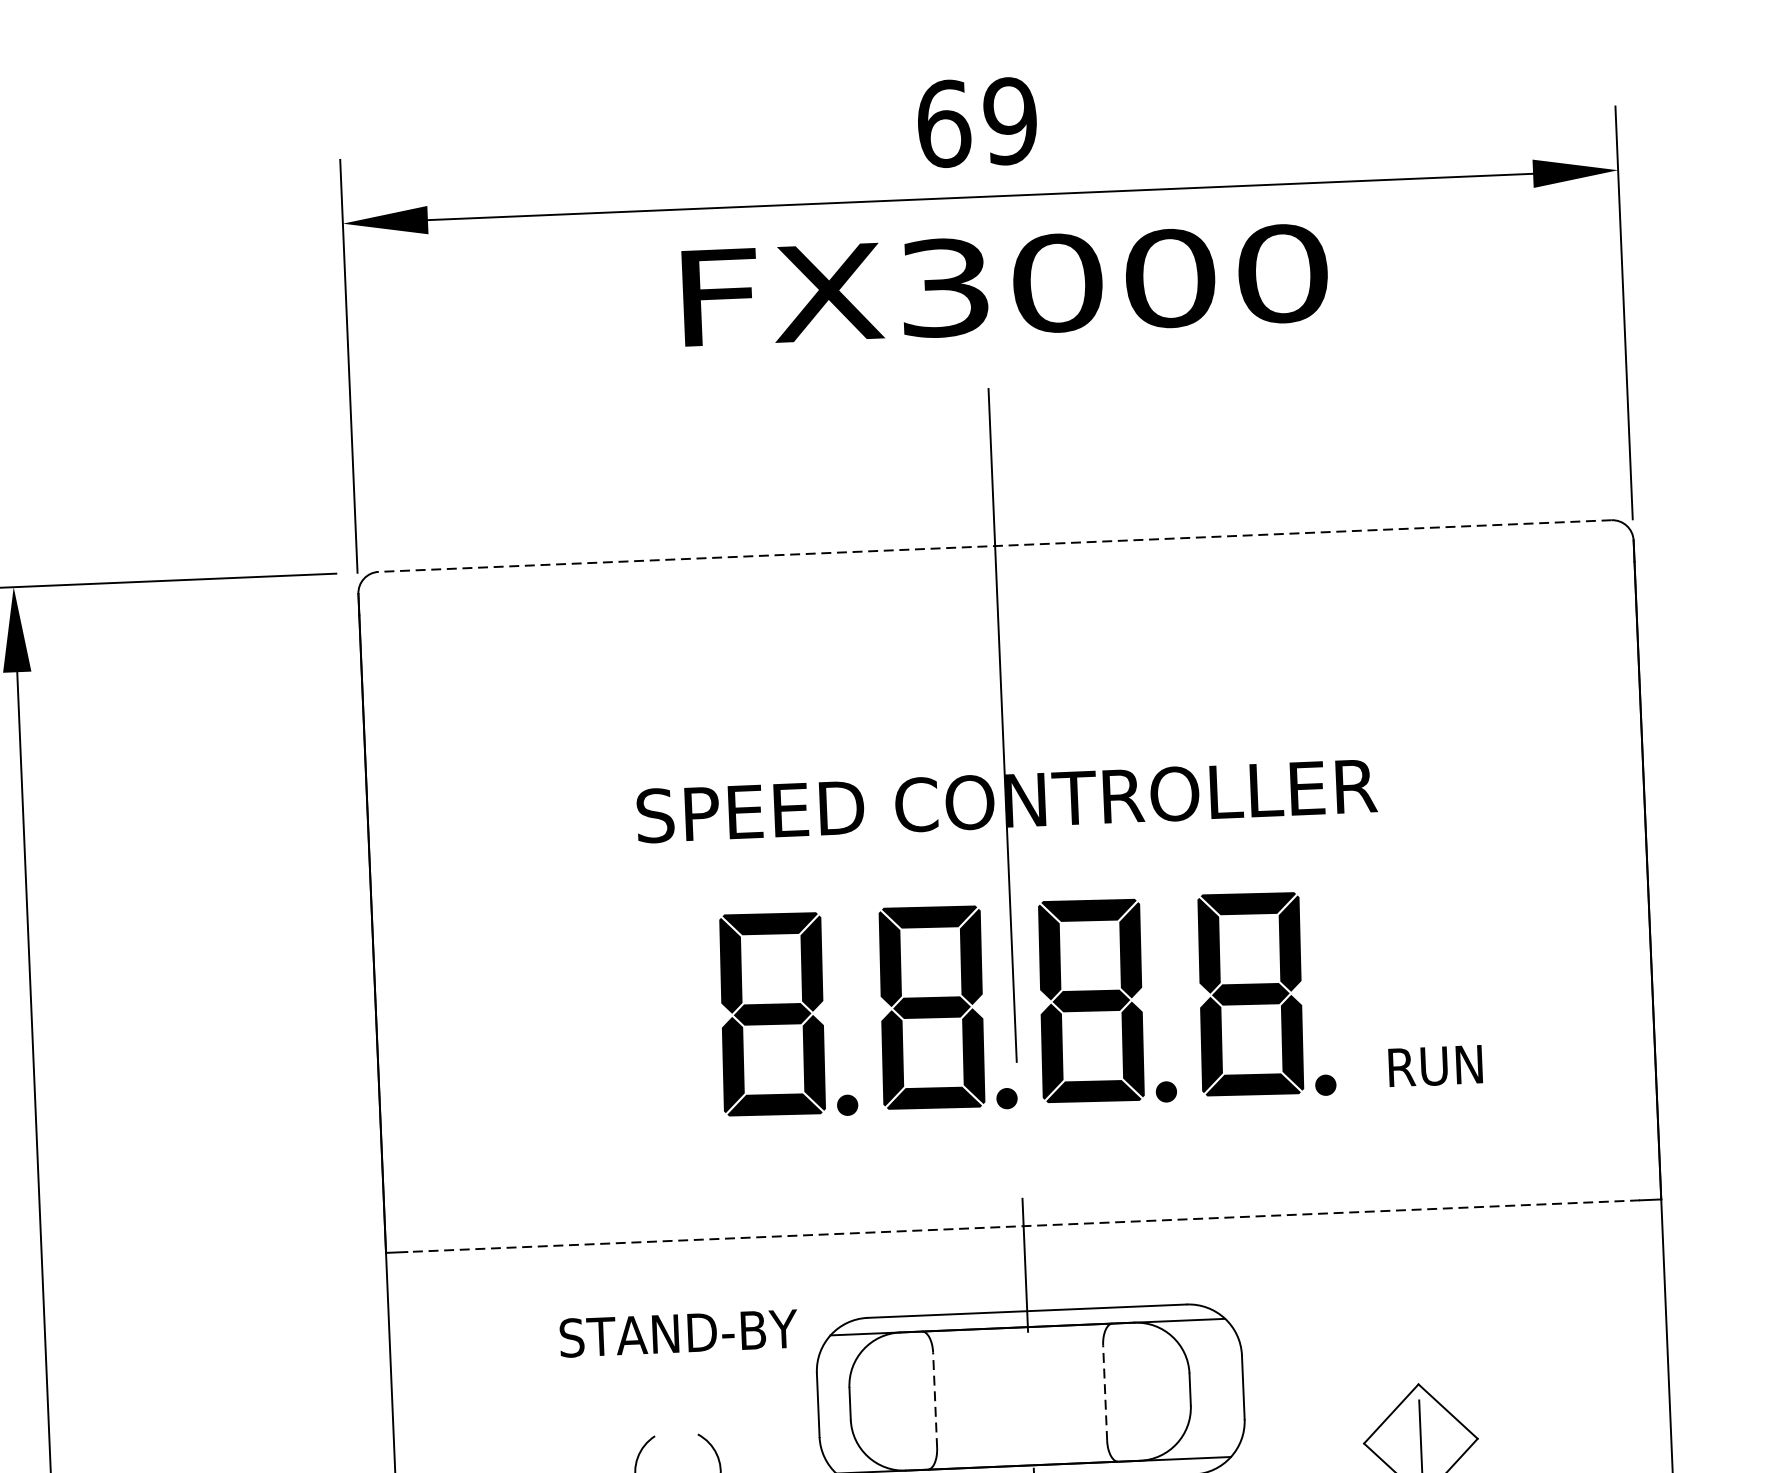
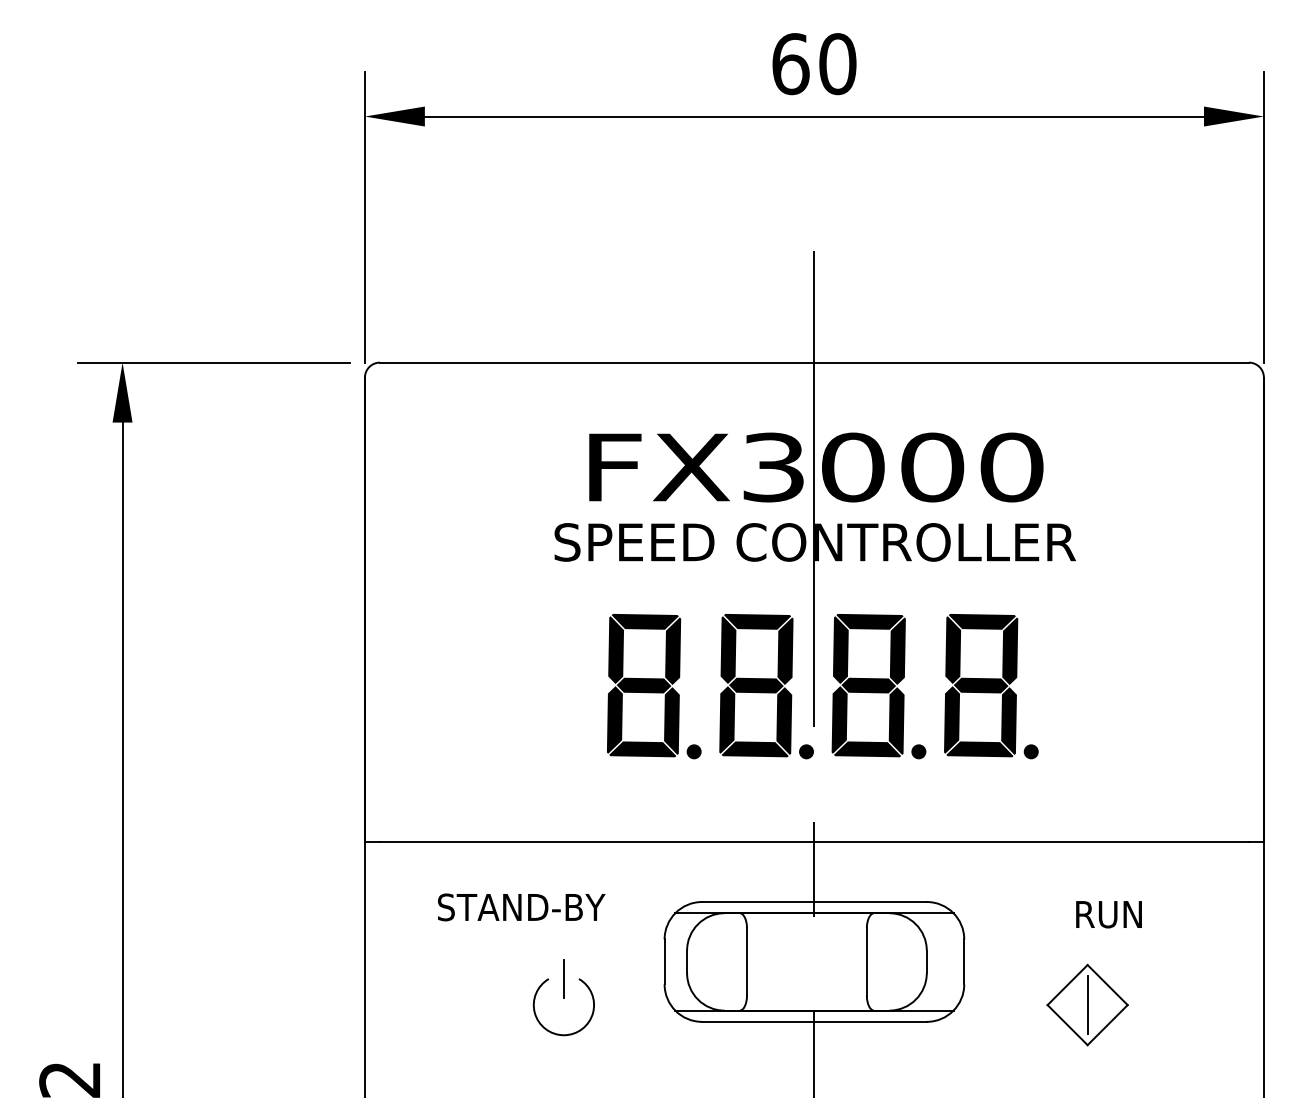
text: (1010, 121) -> (837, 64), 69 -> 60
text: (1005, 285) -> (816, 467), moved
line: (993, 545) -> (813, 362), dashed -> solid
text: (1434, 1066) -> (1108, 914), moved
line: (1022, 1226) -> (813, 842), dashed -> solid
text: (678, 1333) -> (521, 907), moved
line: (1104, 1392) -> (866, 961), dashed -> solid
line: (935, 1399) -> (747, 961), dashed -> solid
line: (675, 1434) -> (563, 978), added

